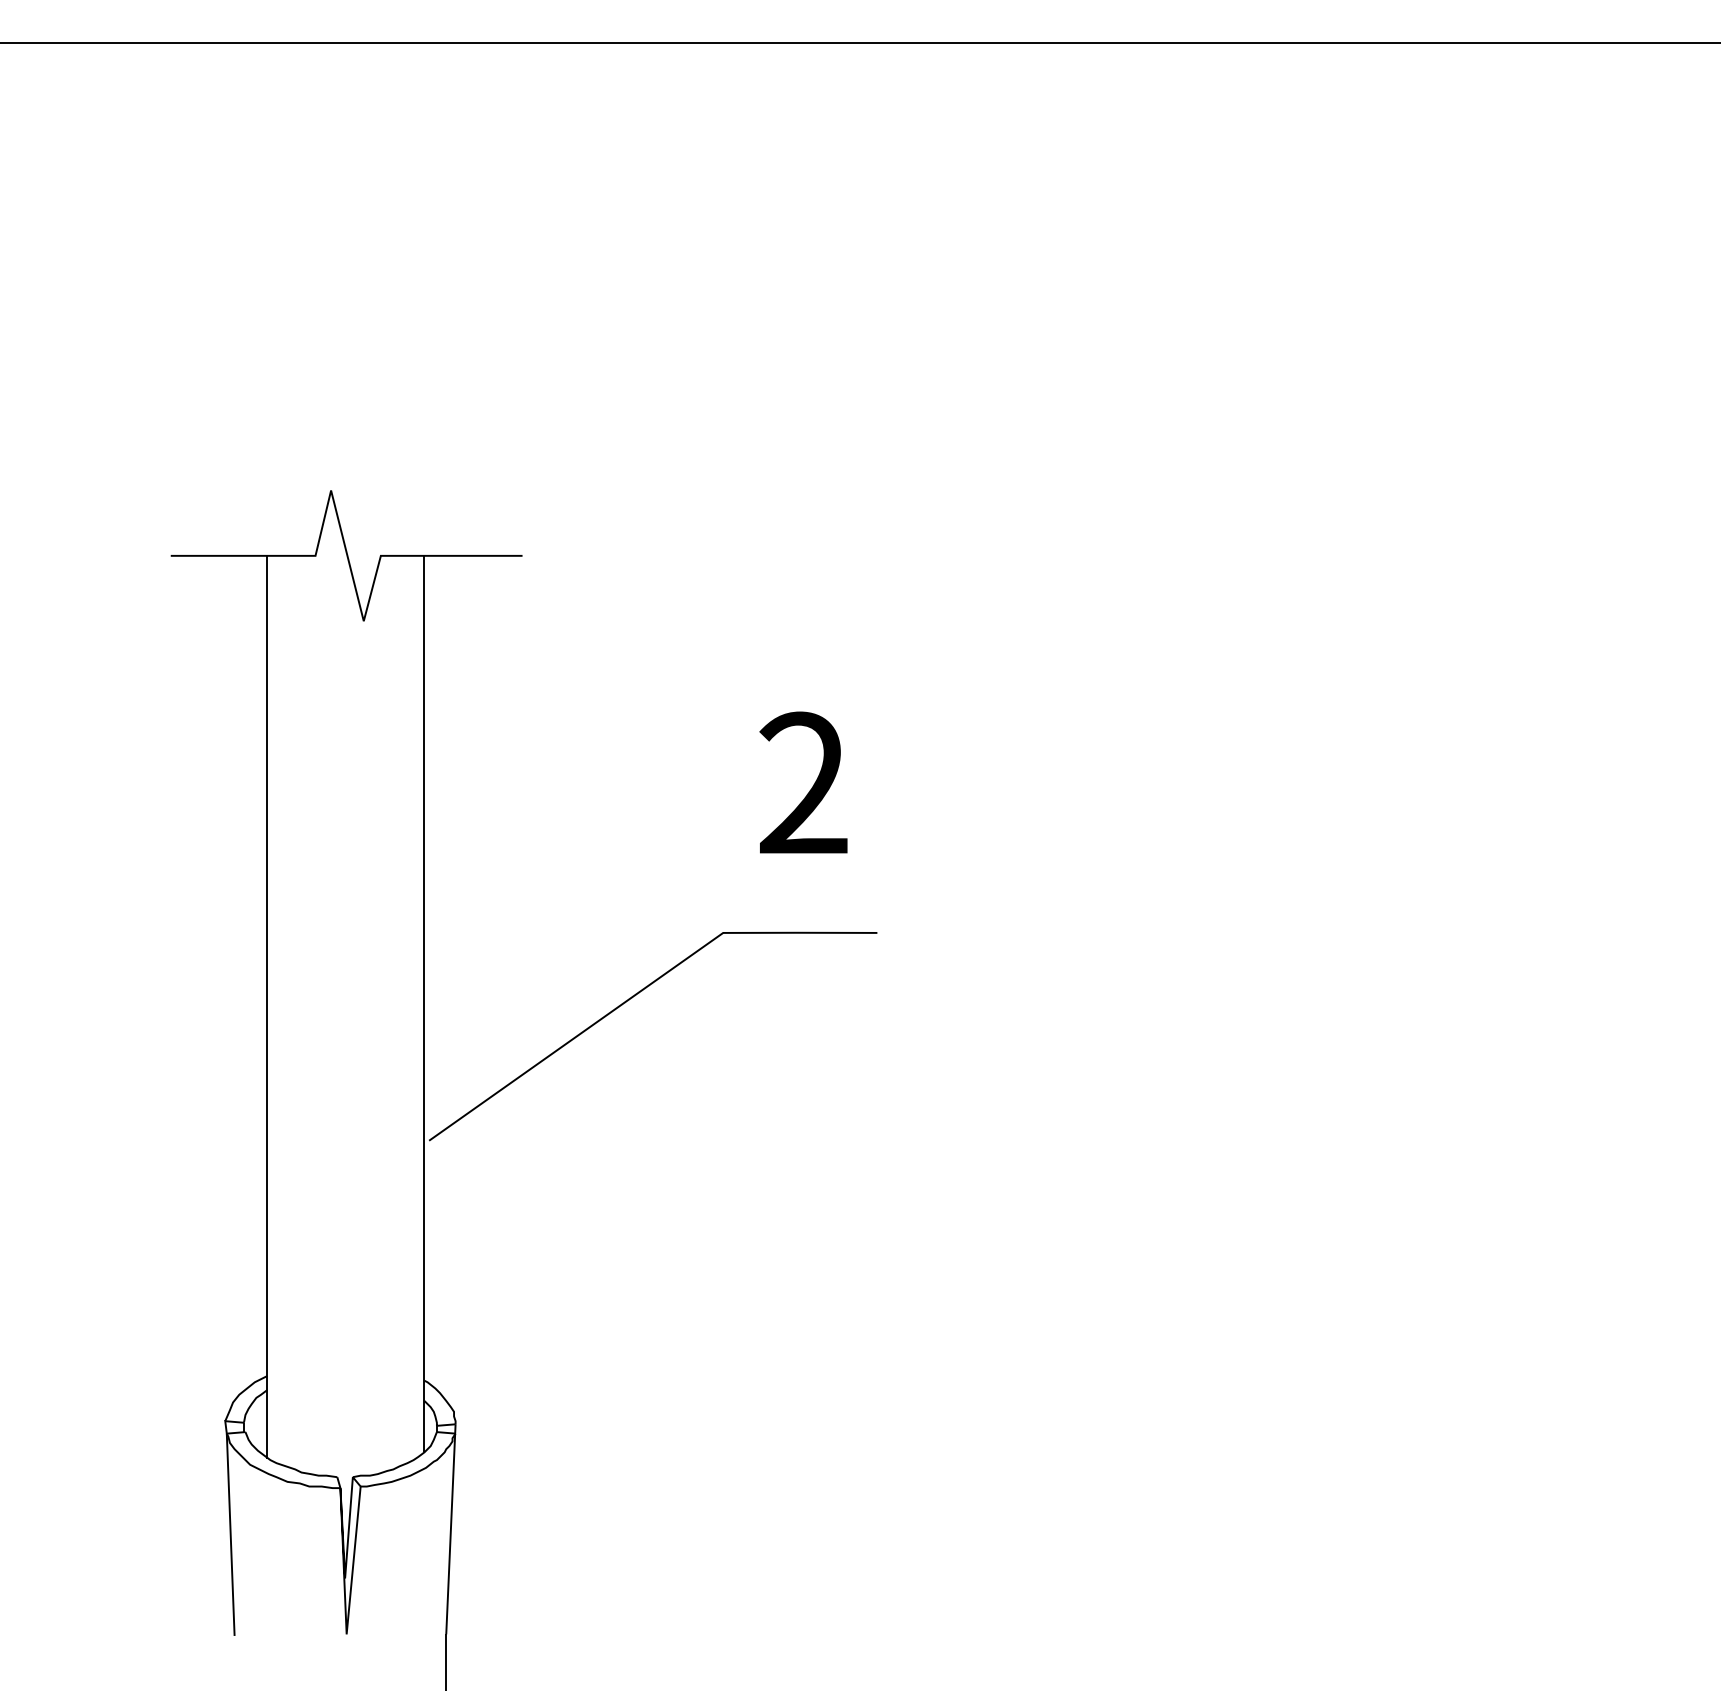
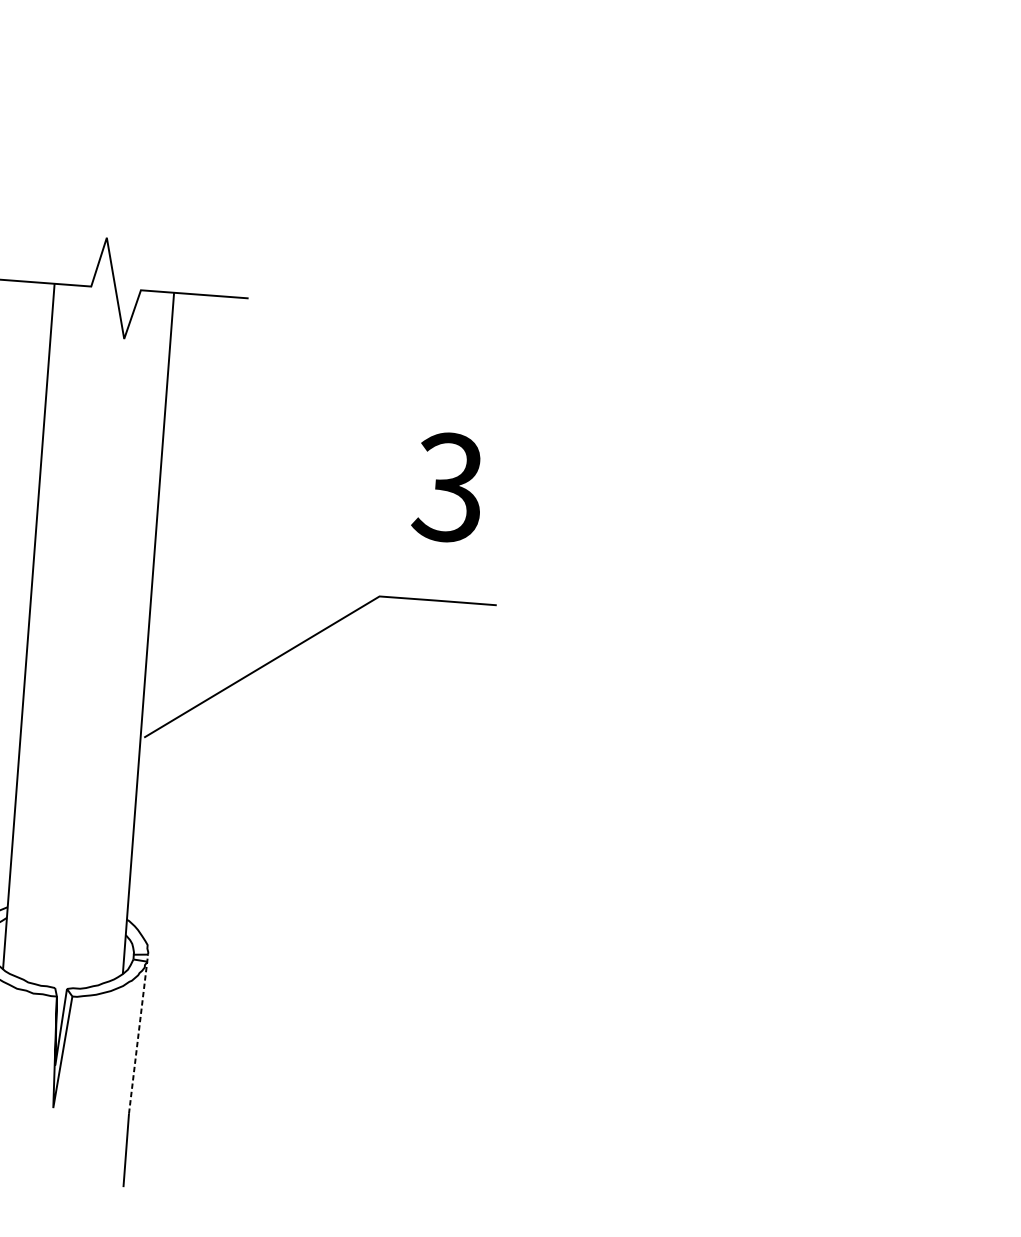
text: (802, 783) -> (448, 487), 2 -> 3
line: (450, 1528) -> (138, 1033), solid -> dashed

